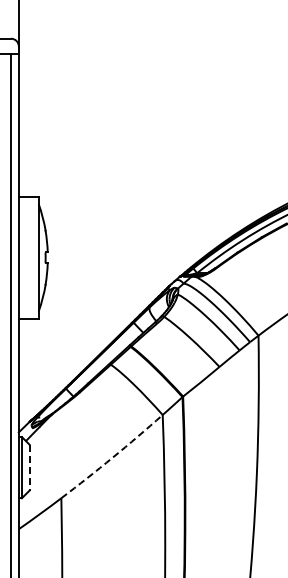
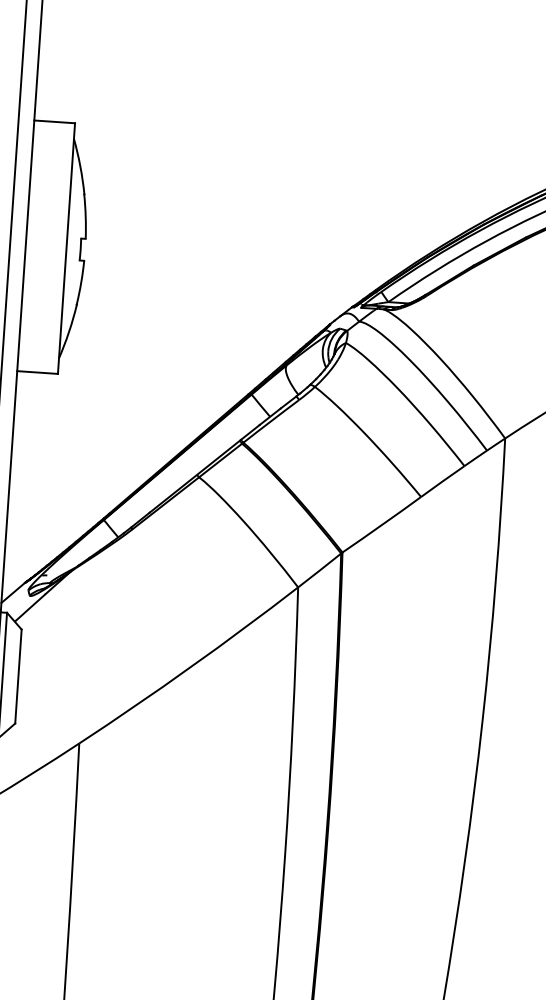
arc: (112, 457) -> (189, 667), dashed -> solid
line: (29, 467) -> (18, 676), dashed -> solid

